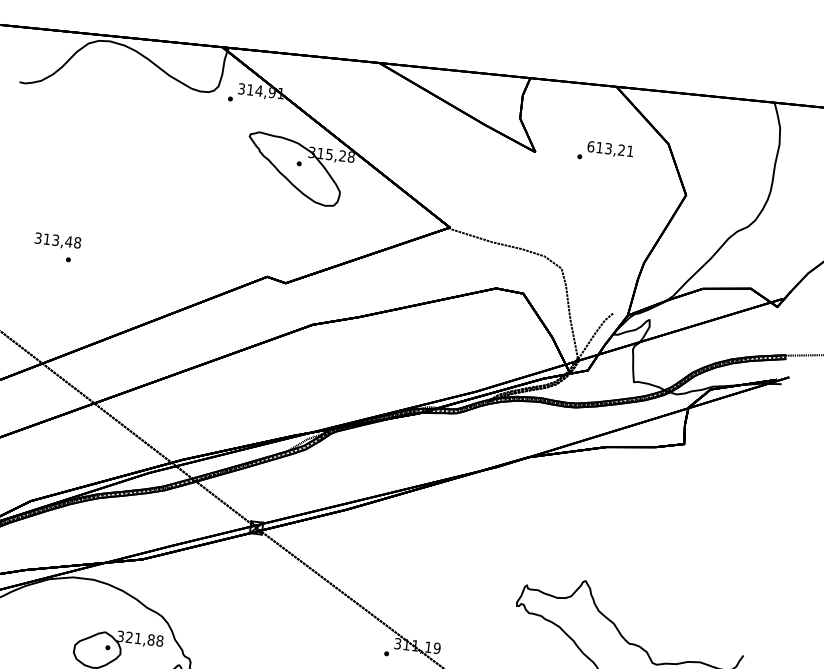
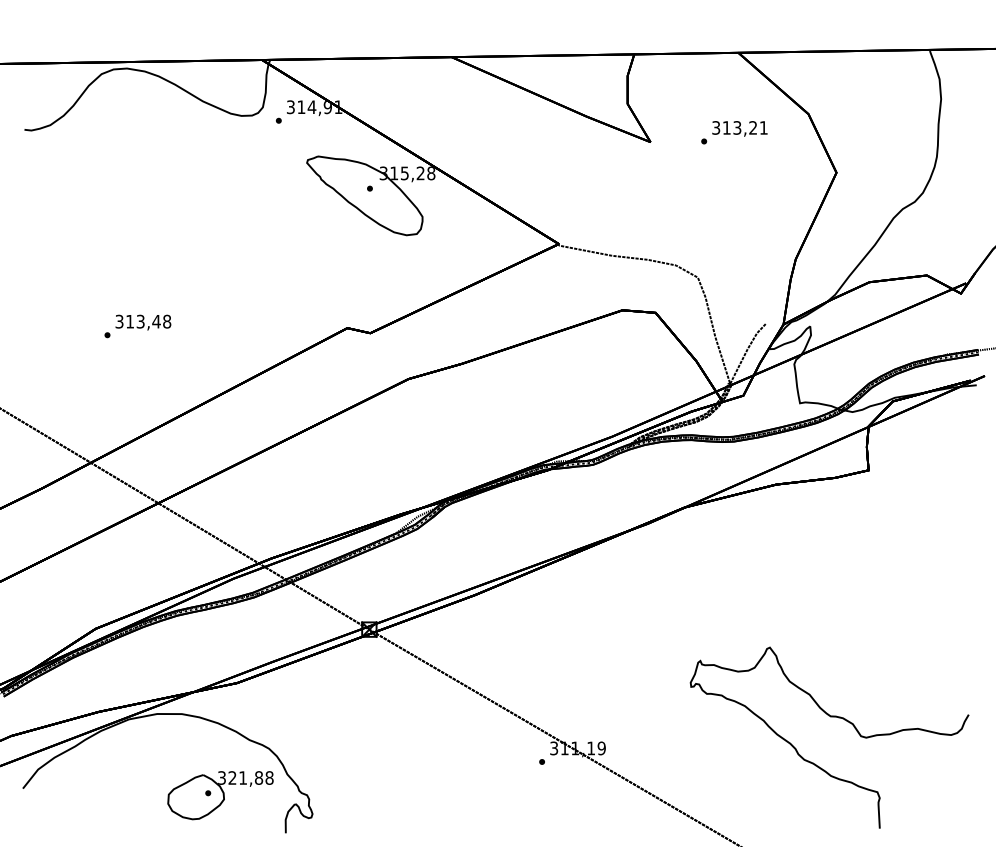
text: (591, 146) -> (716, 127), 613,21 -> 313,21
text: (58, 241) -> (143, 322), moved

